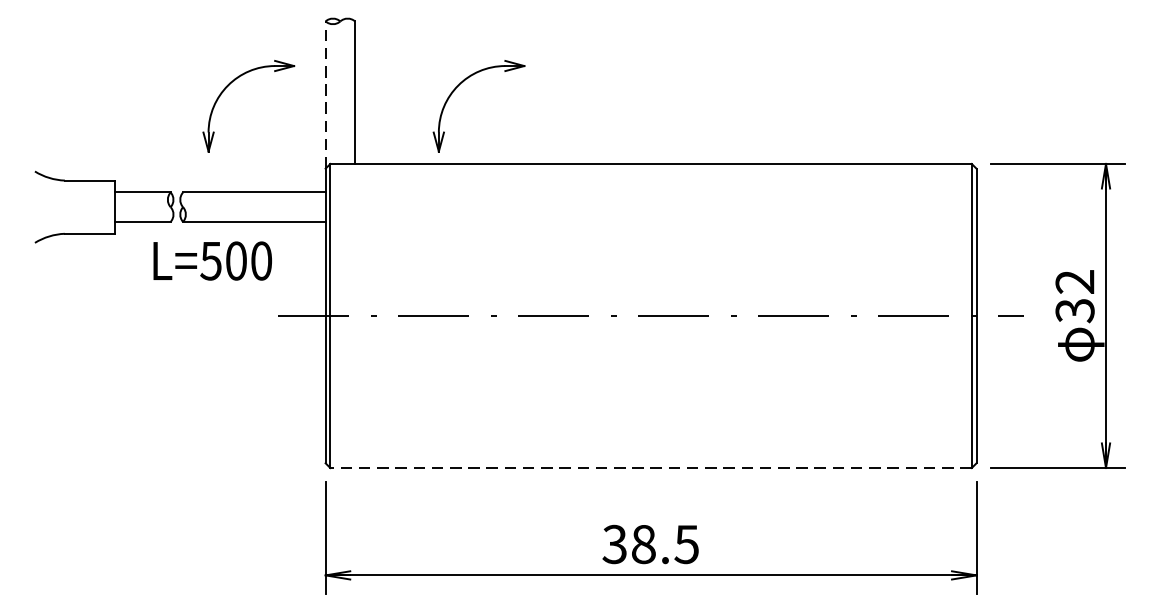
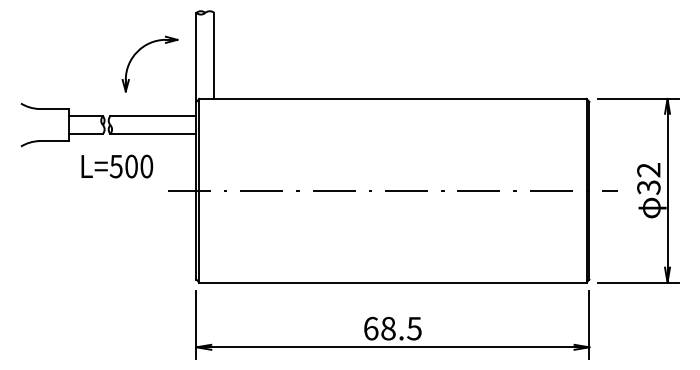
part: (459, 87) -> (277, 52), removed
line: (325, 93) -> (196, 56), dashed -> solid
text: (213, 260) -> (117, 166), moved
line: (650, 468) -> (392, 282), dashed -> solid
text: (613, 544) -> (370, 328), 38.5 -> 68.5

